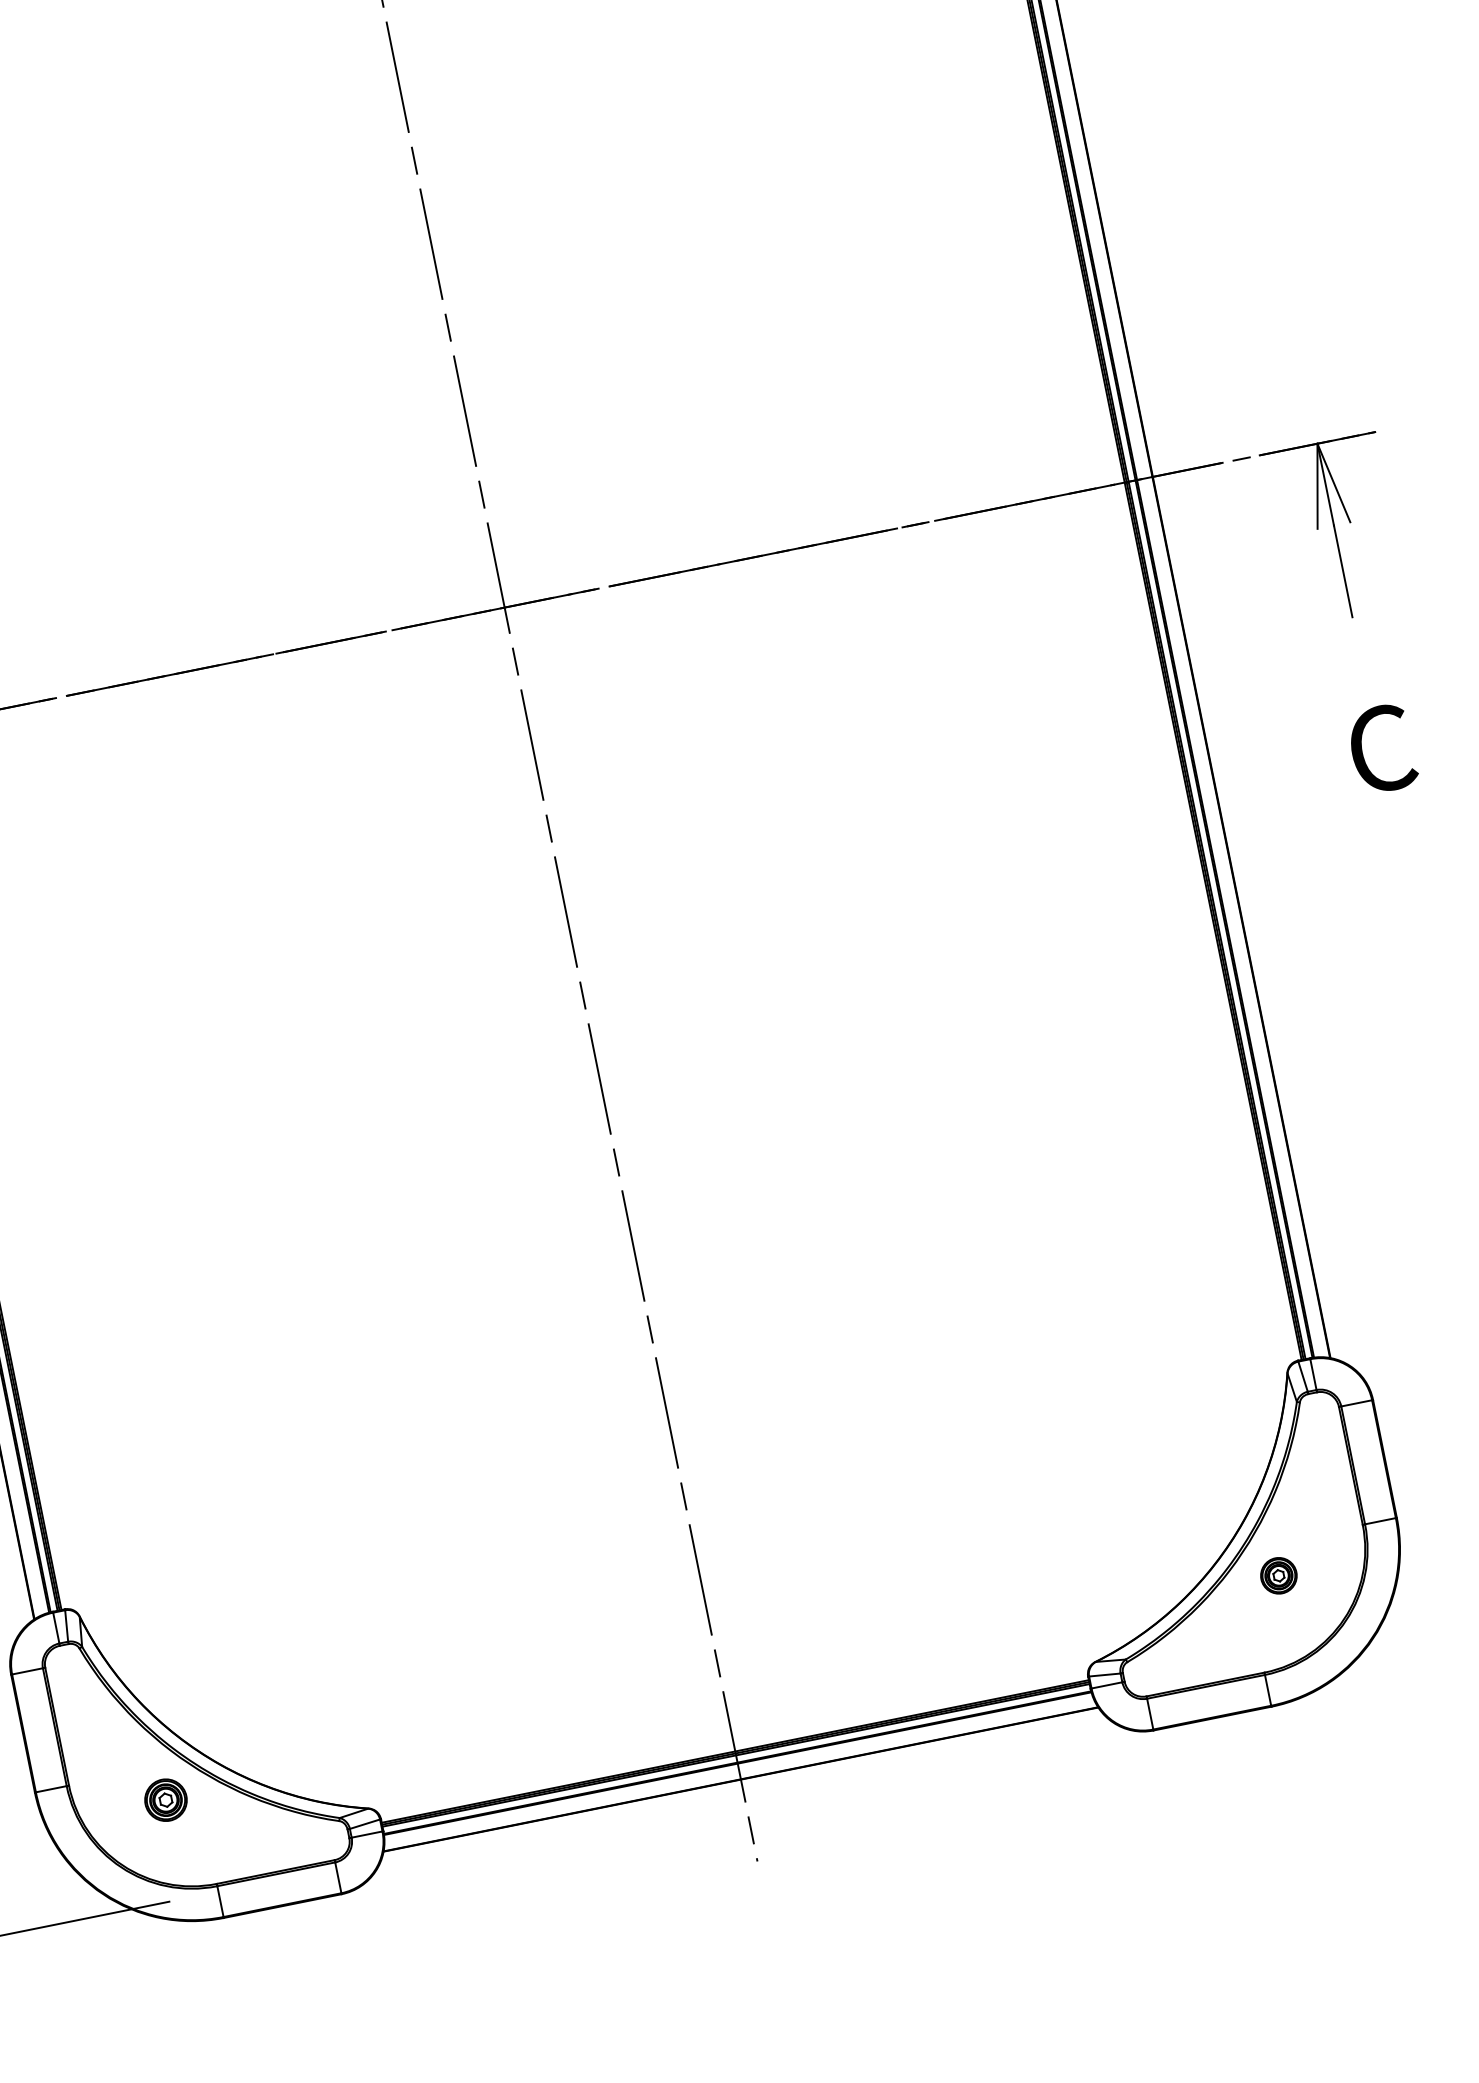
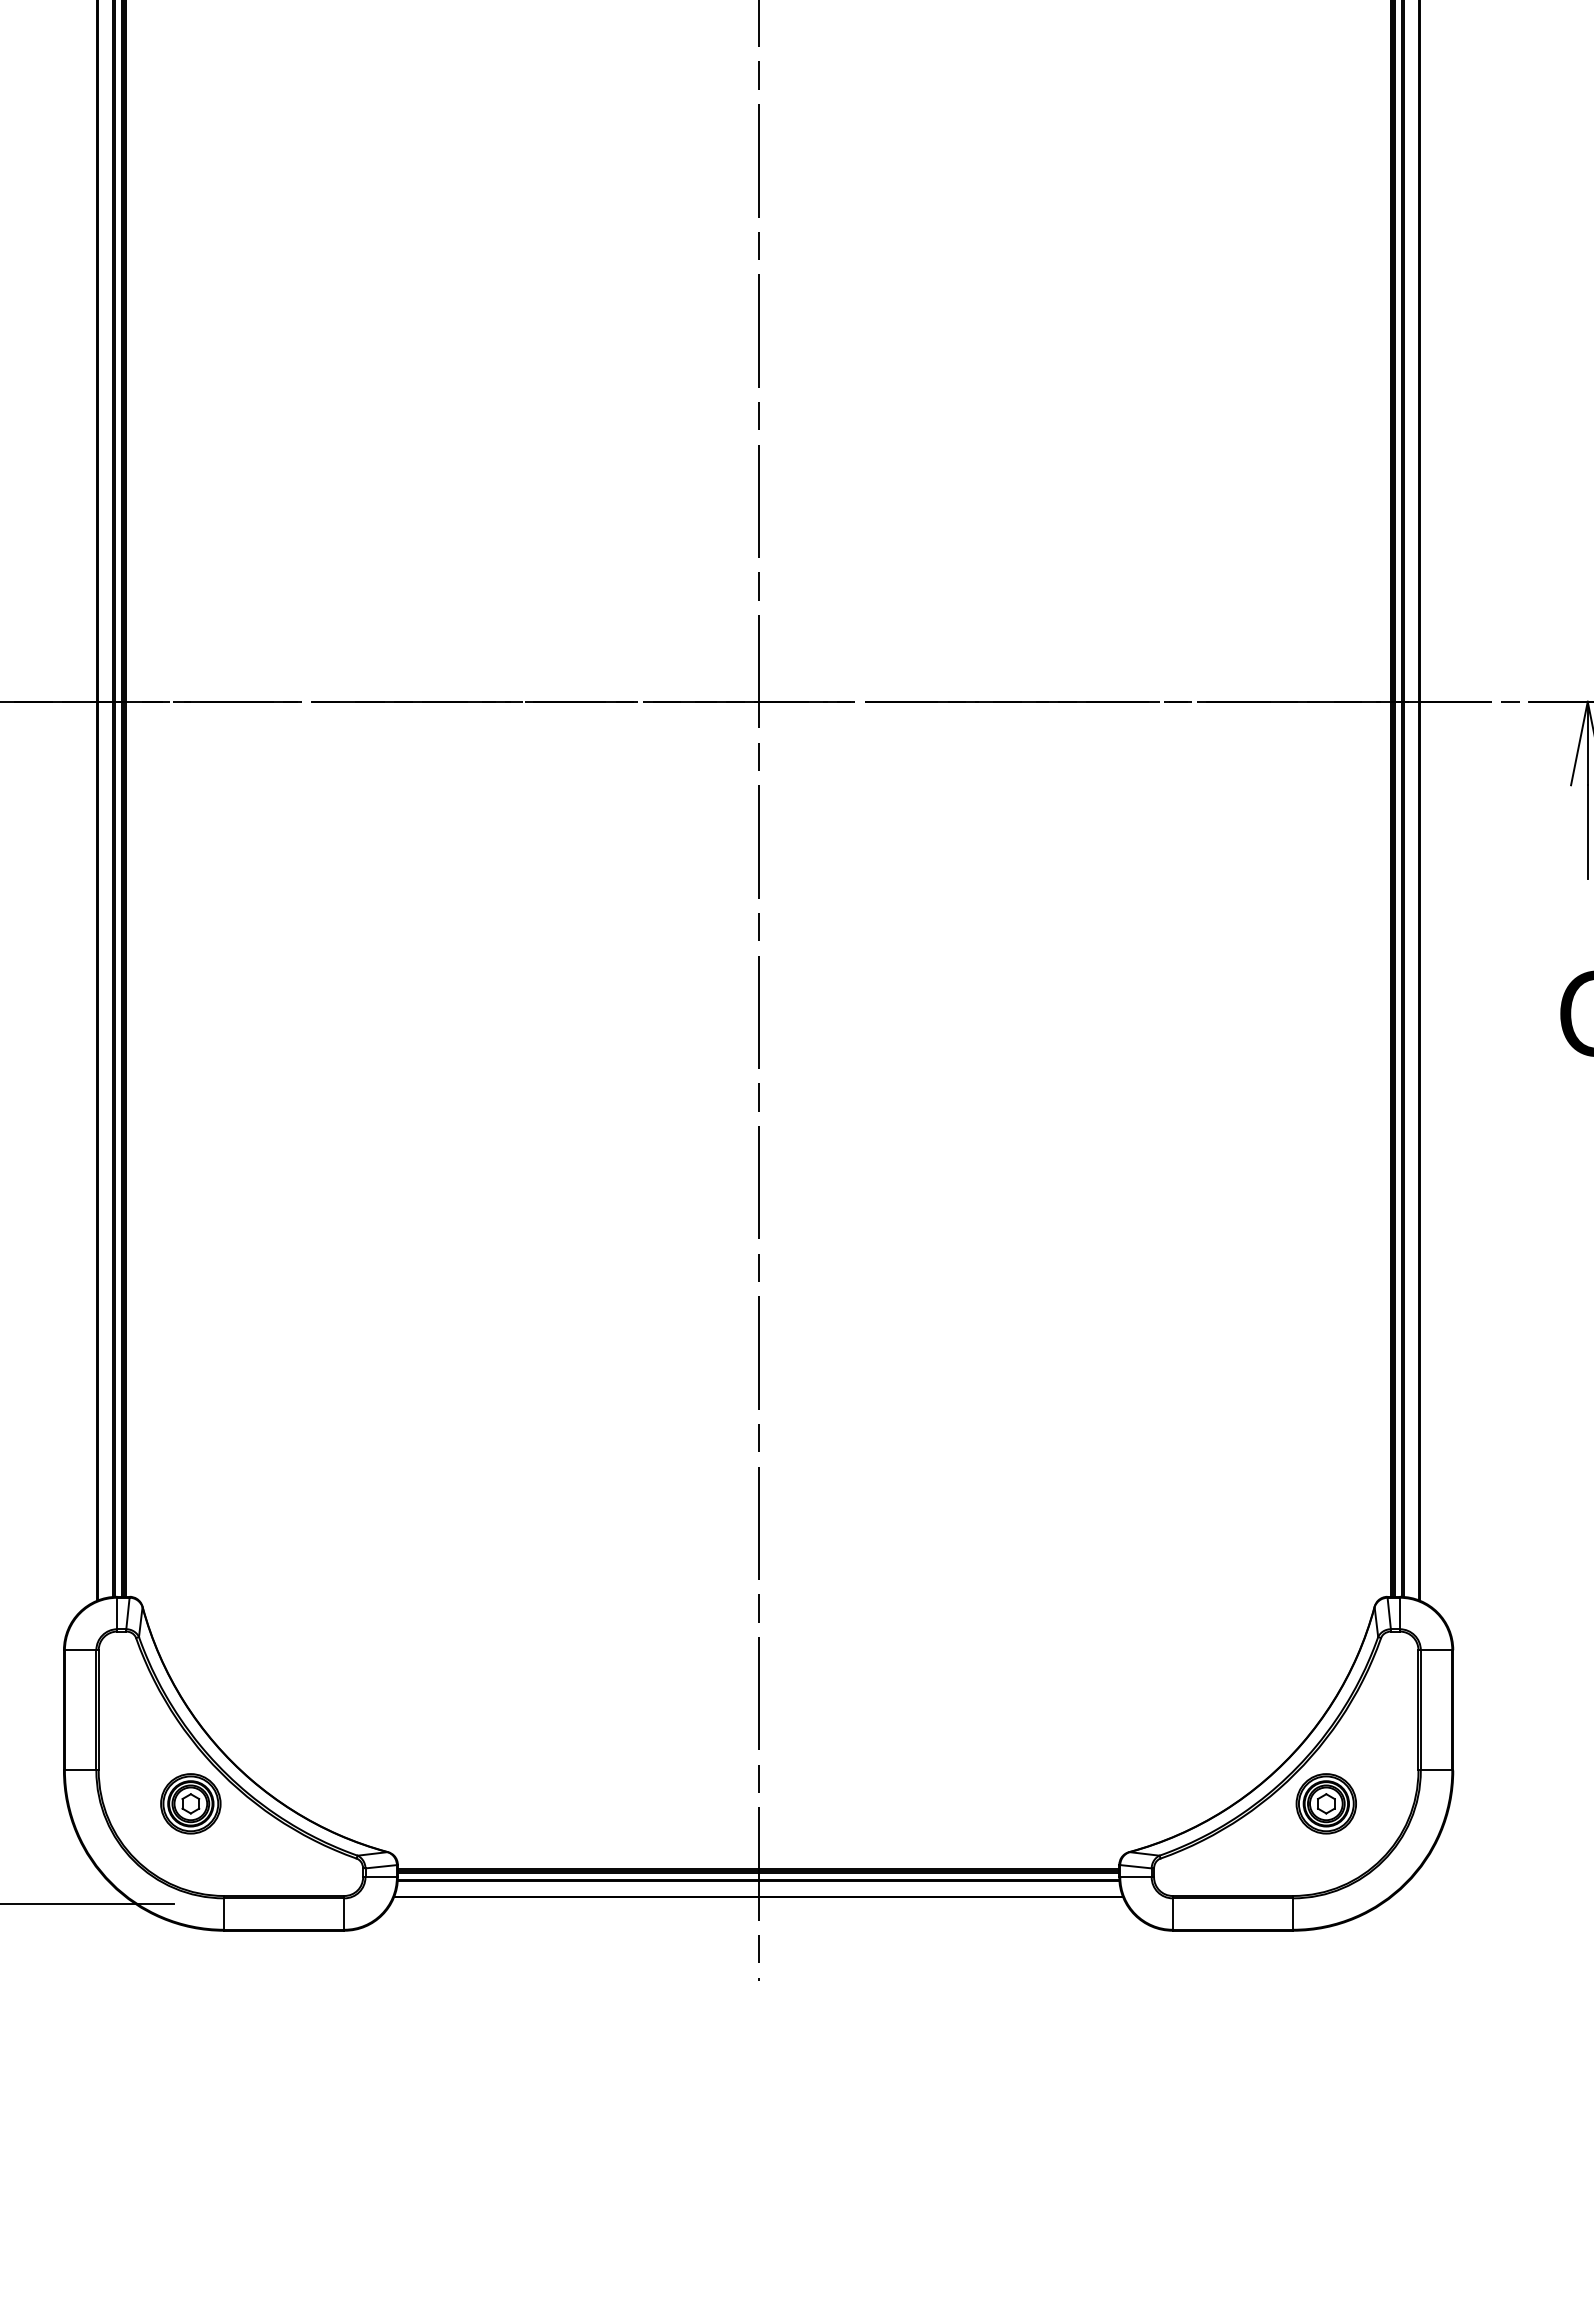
part: (1278, 1575) -> (1325, 1803), size x1.67
part: (165, 1799) -> (190, 1803), size x1.43

